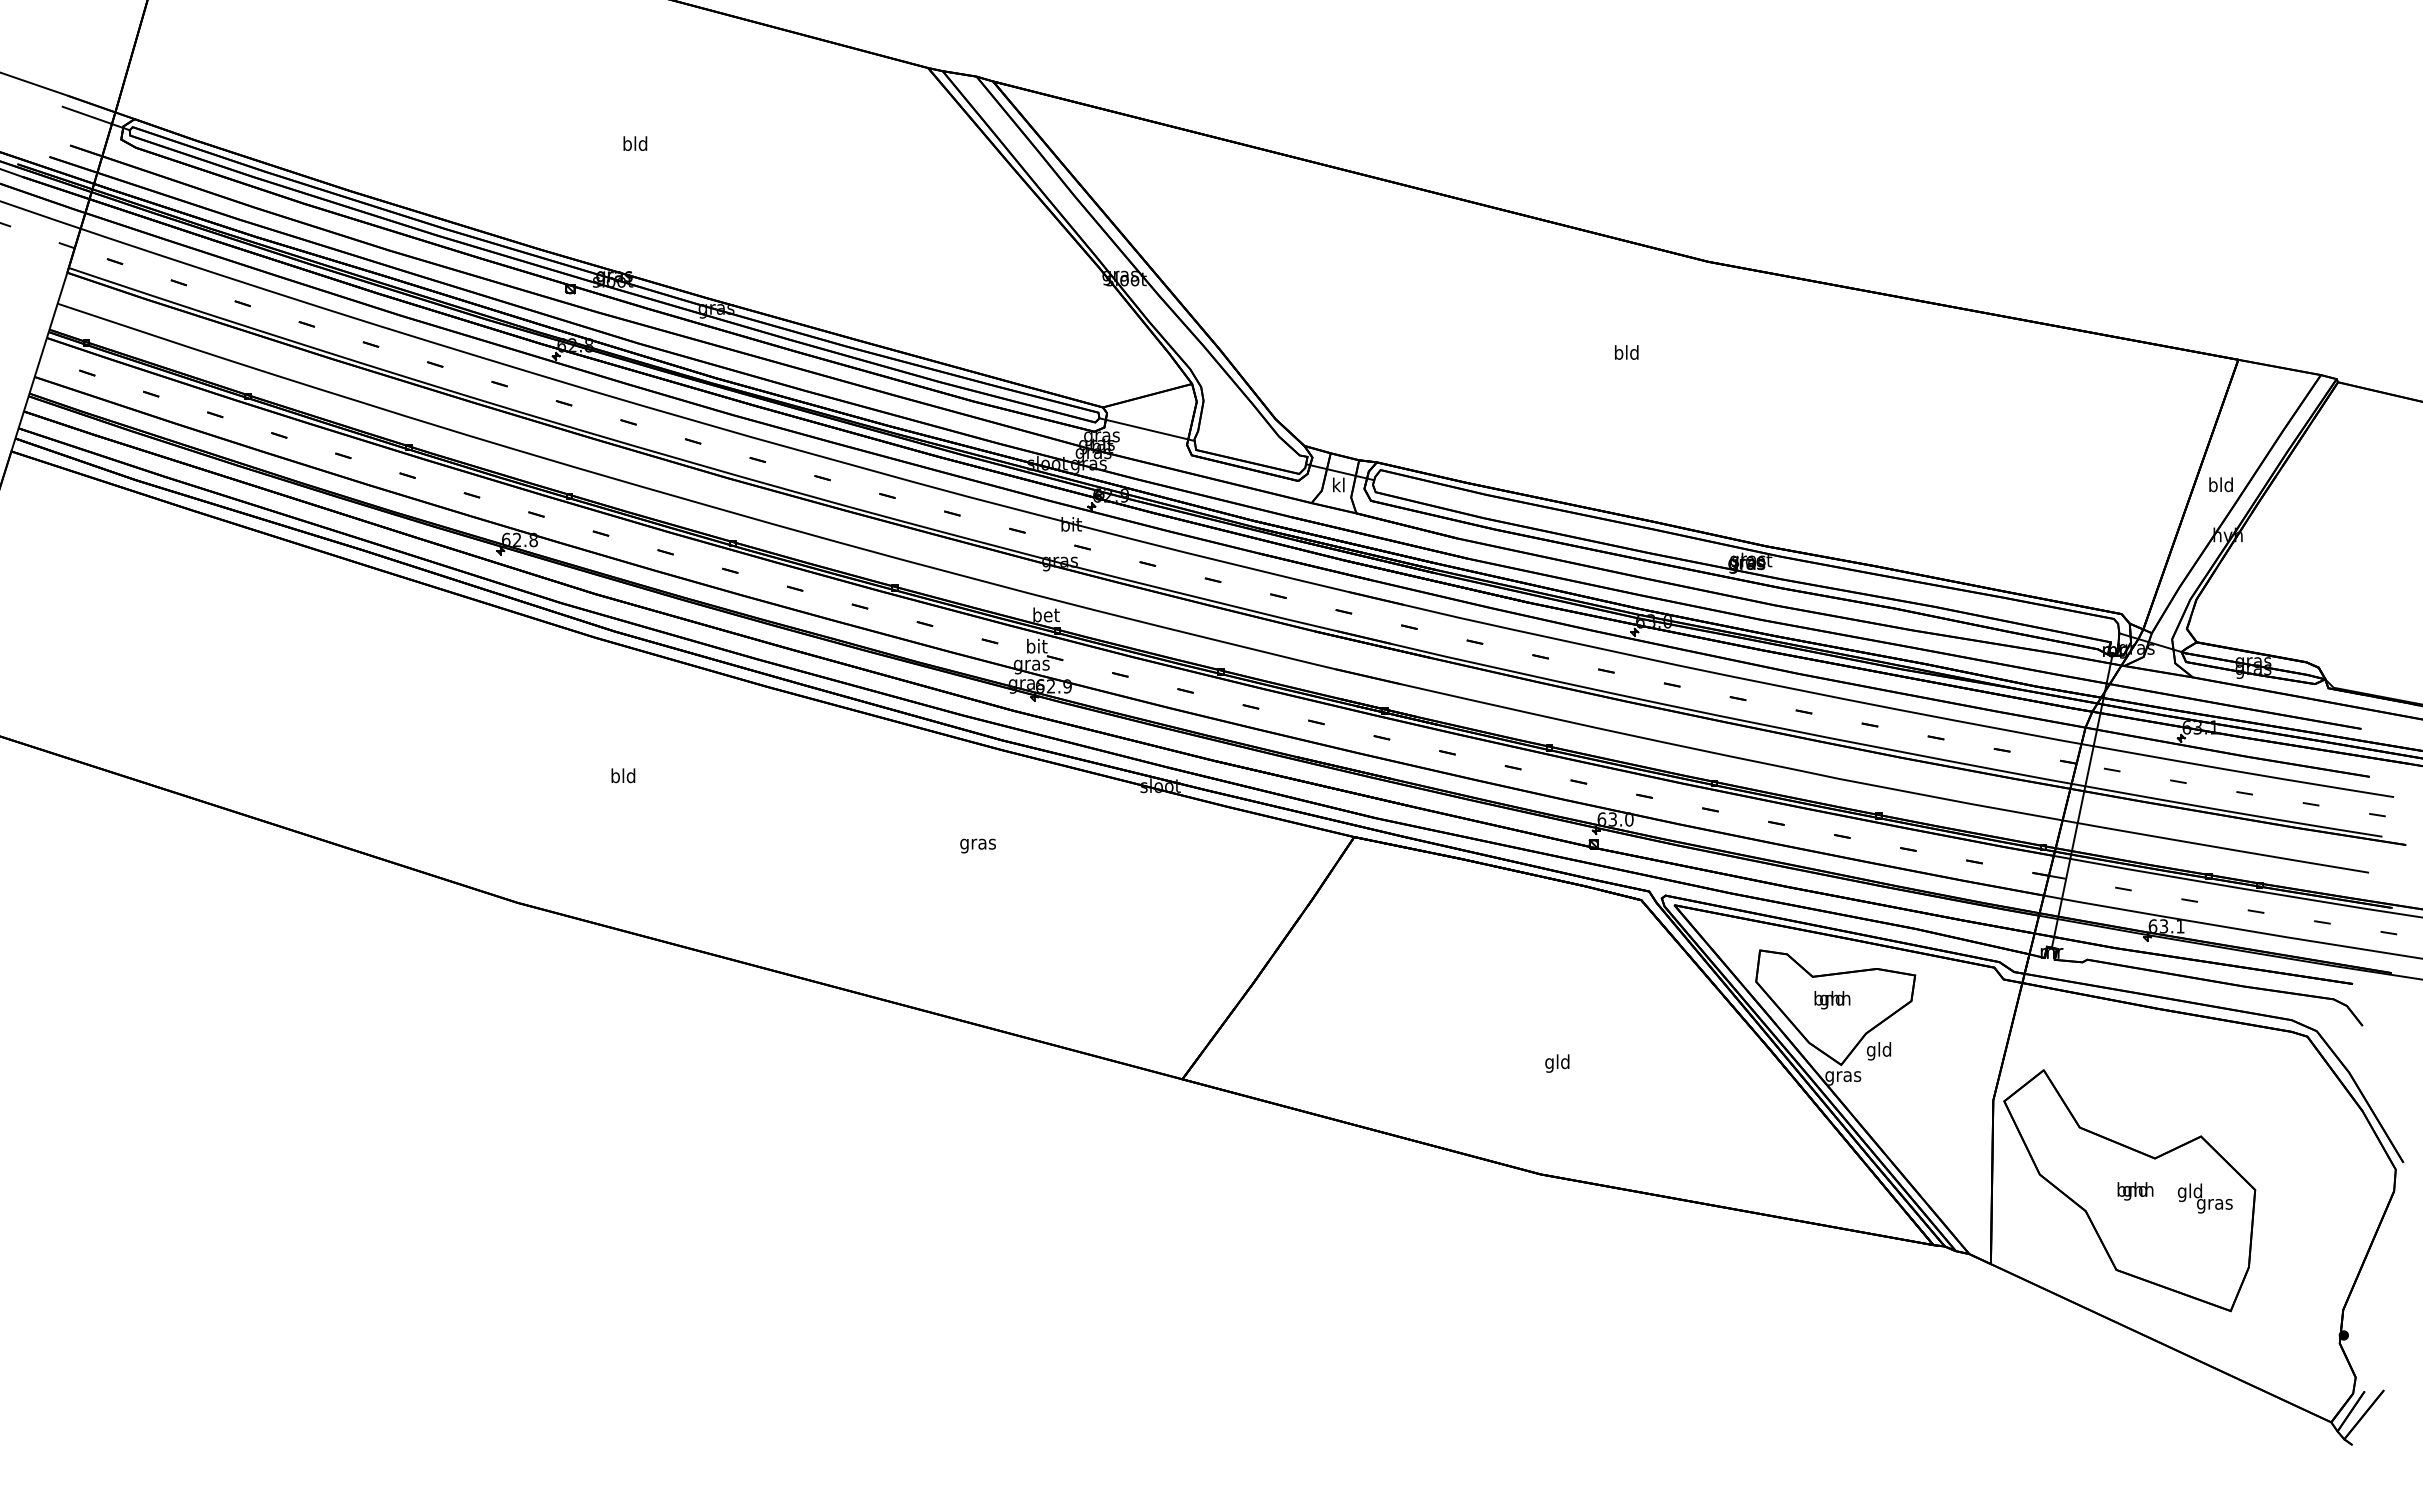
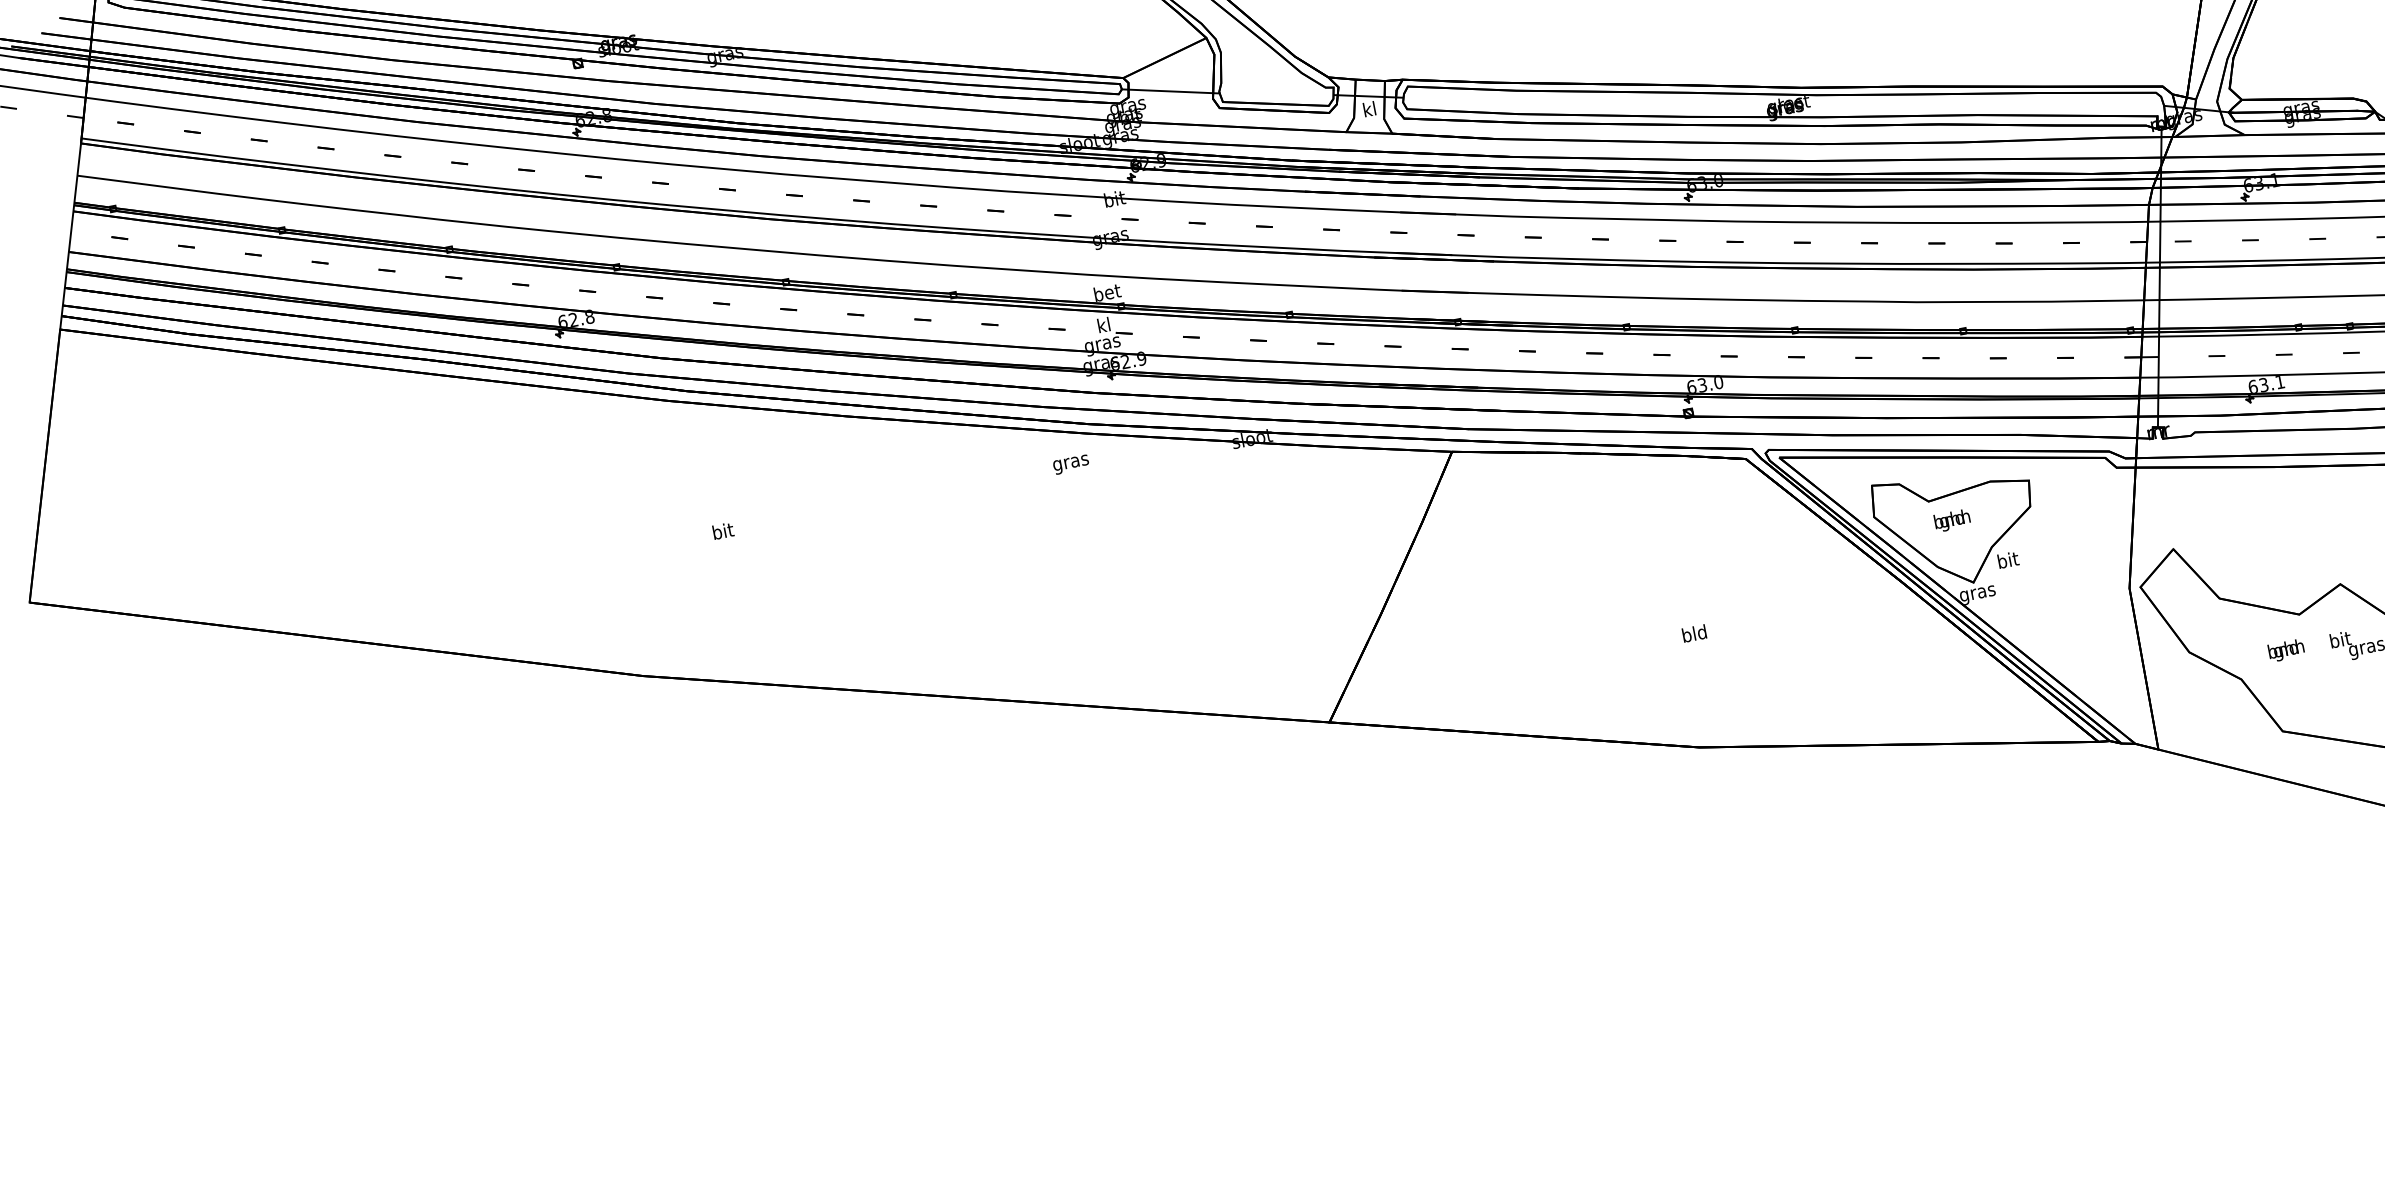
text: (1037, 645) -> (1104, 324), bit -> kl
text: (623, 775) -> (722, 530), bld -> bit
text: (977, 845) -> (1070, 464), moved
text: (1878, 1051) -> (2007, 562), gld -> bit
text: (1549, 1063) -> (1686, 636), gld -> bld
text: (2189, 1192) -> (2339, 641), gld -> bit

